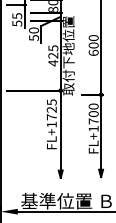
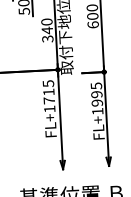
text: (53, 55) -> (47, 30), 425 -> 340
text: (51, 109) -> (48, 91), FL+1725 -> FL+1715
text: (93, 113) -> (96, 93), FL+1700 -> FL+1995

